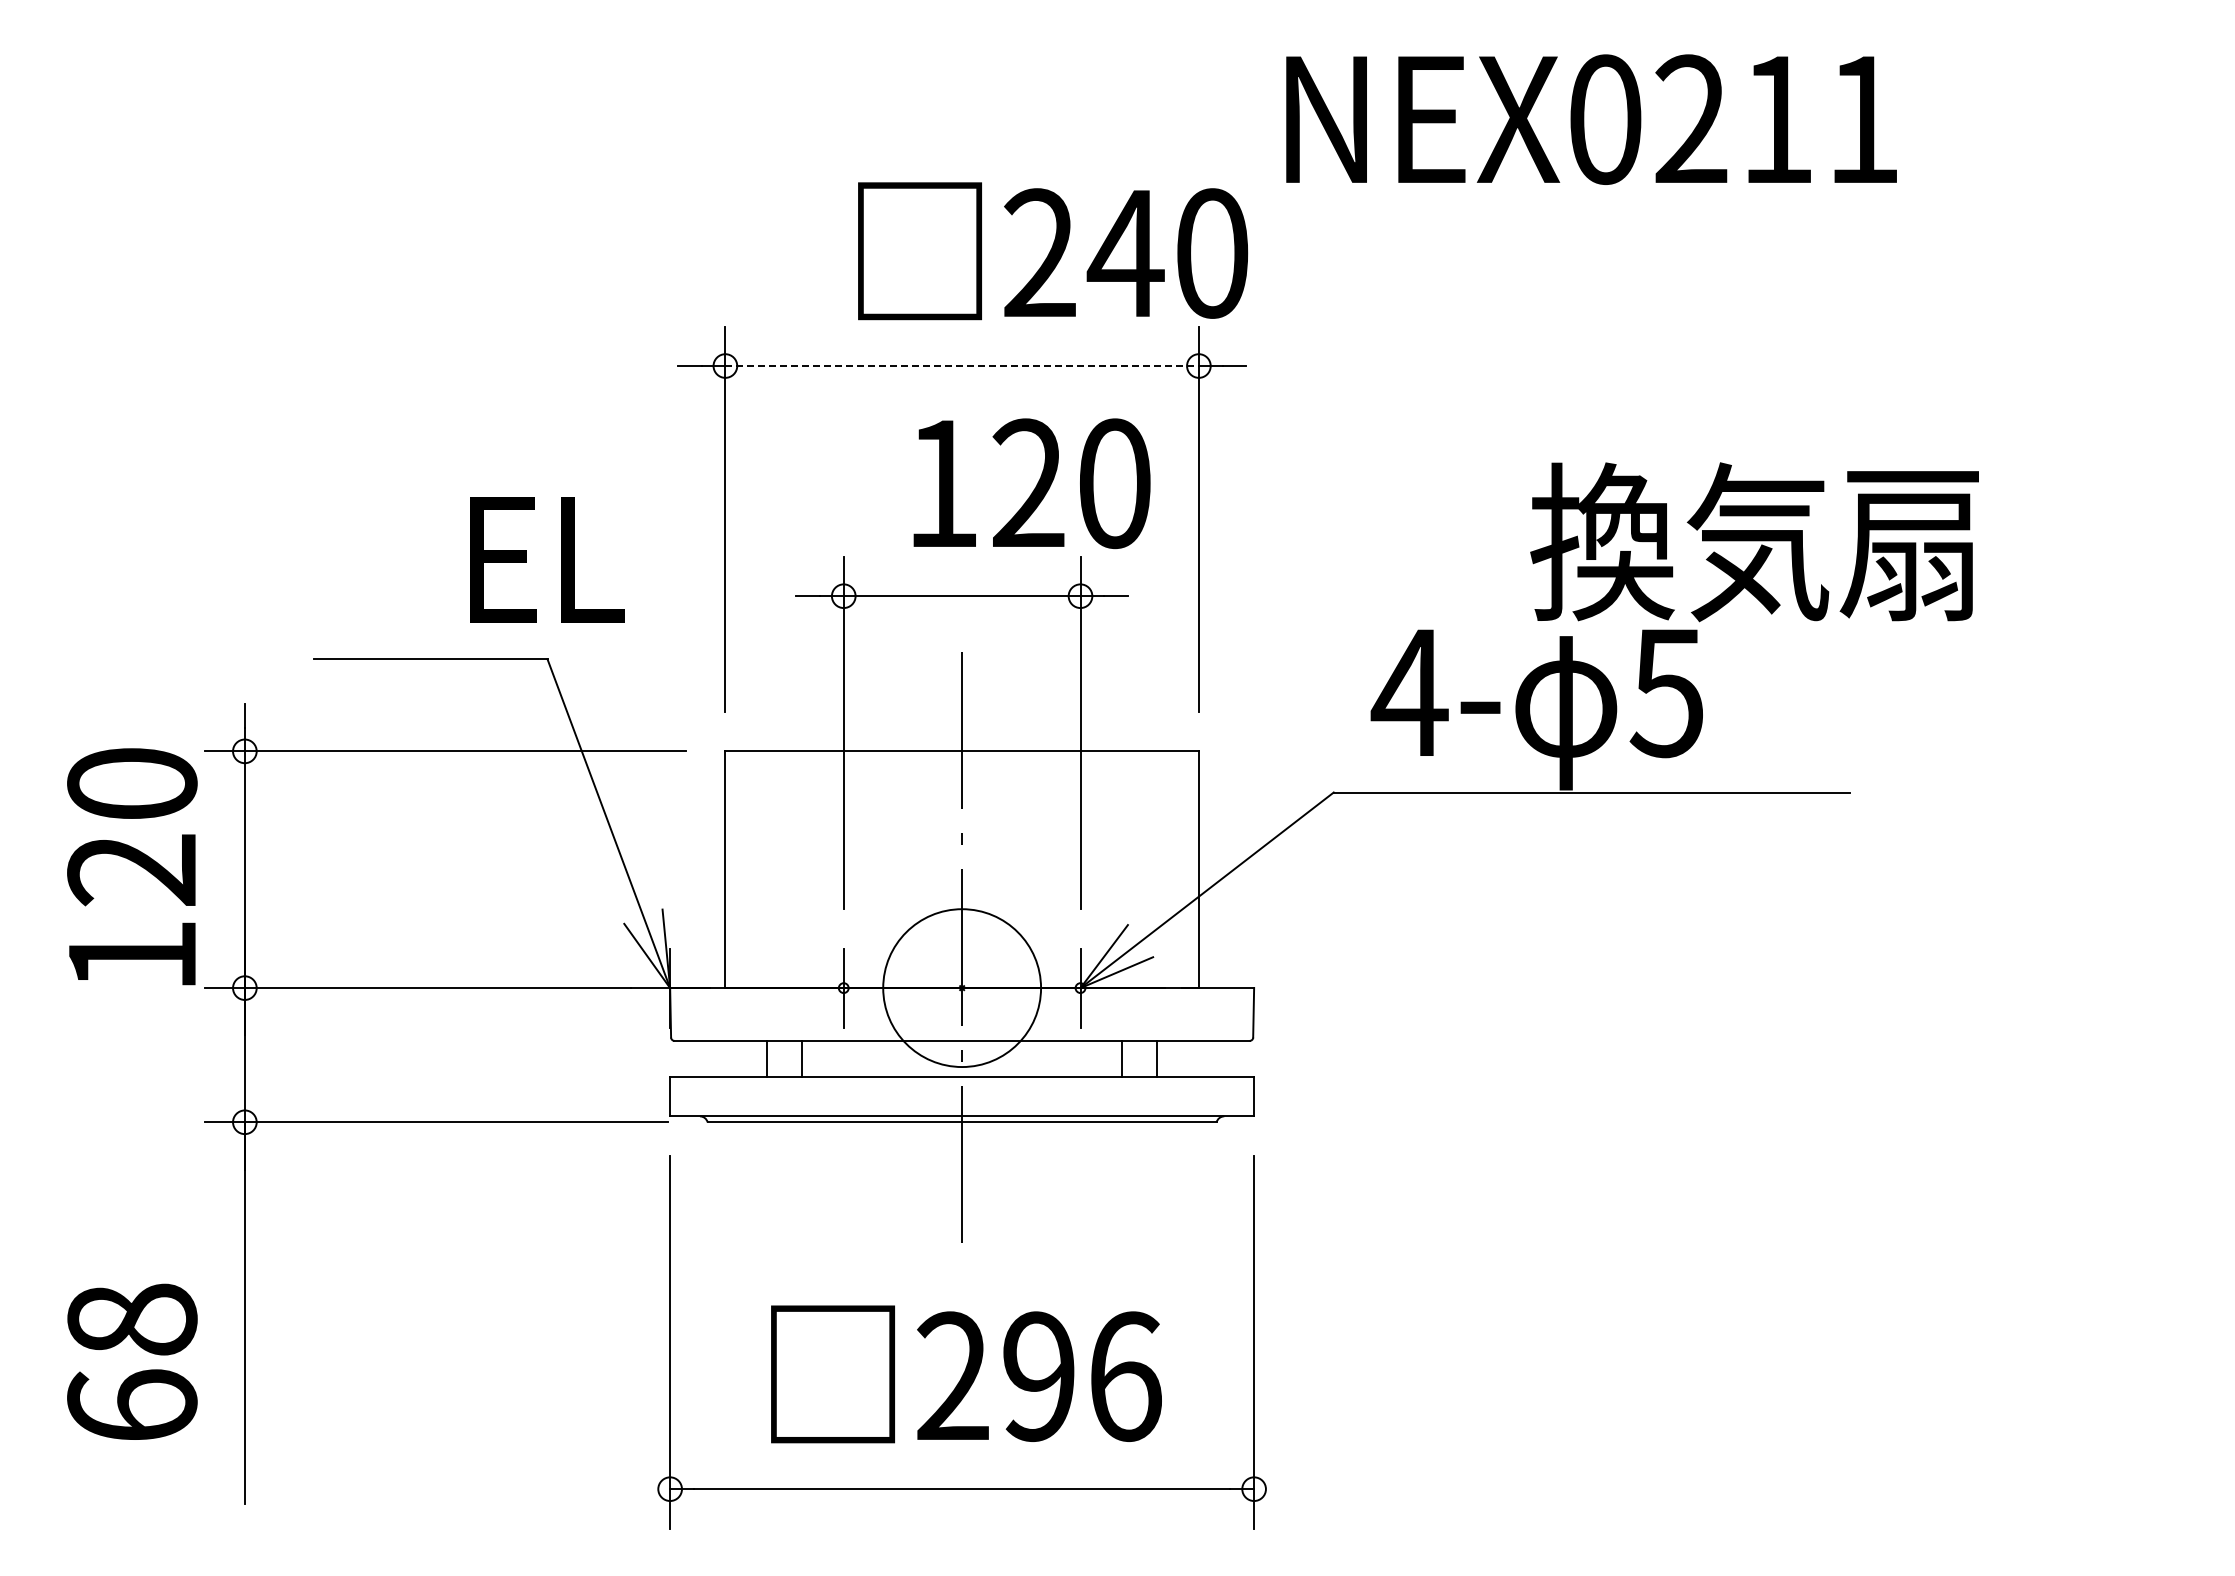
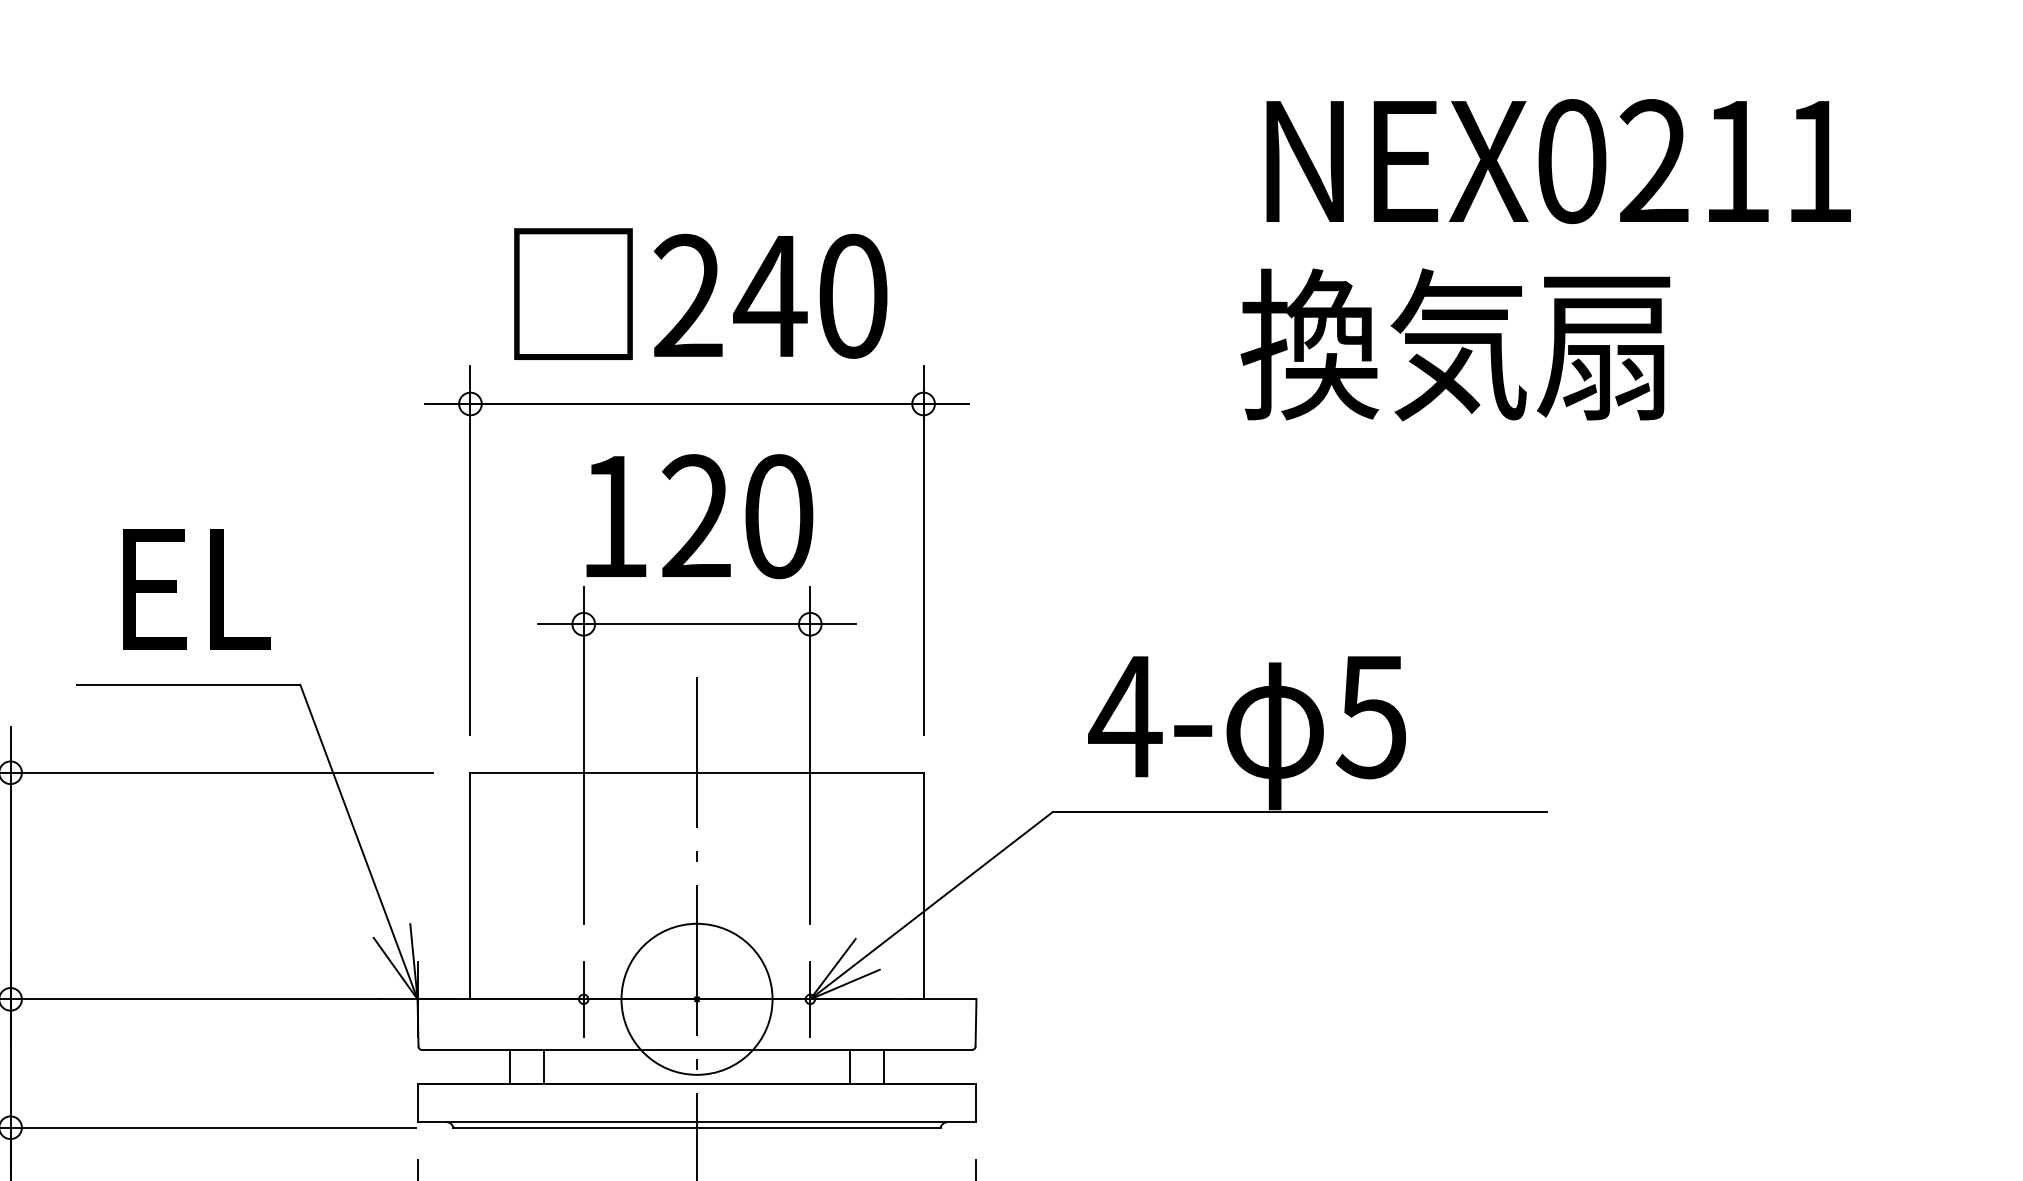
text: (1591, 119) -> (1558, 161), moved
text: (1053, 251) -> (701, 294), moved
line: (962, 366) -> (697, 404), dashed -> solid
text: (1031, 483) -> (699, 516), moved
text: (1754, 542) -> (1455, 345), moved
text: (547, 559) -> (196, 589), moved

